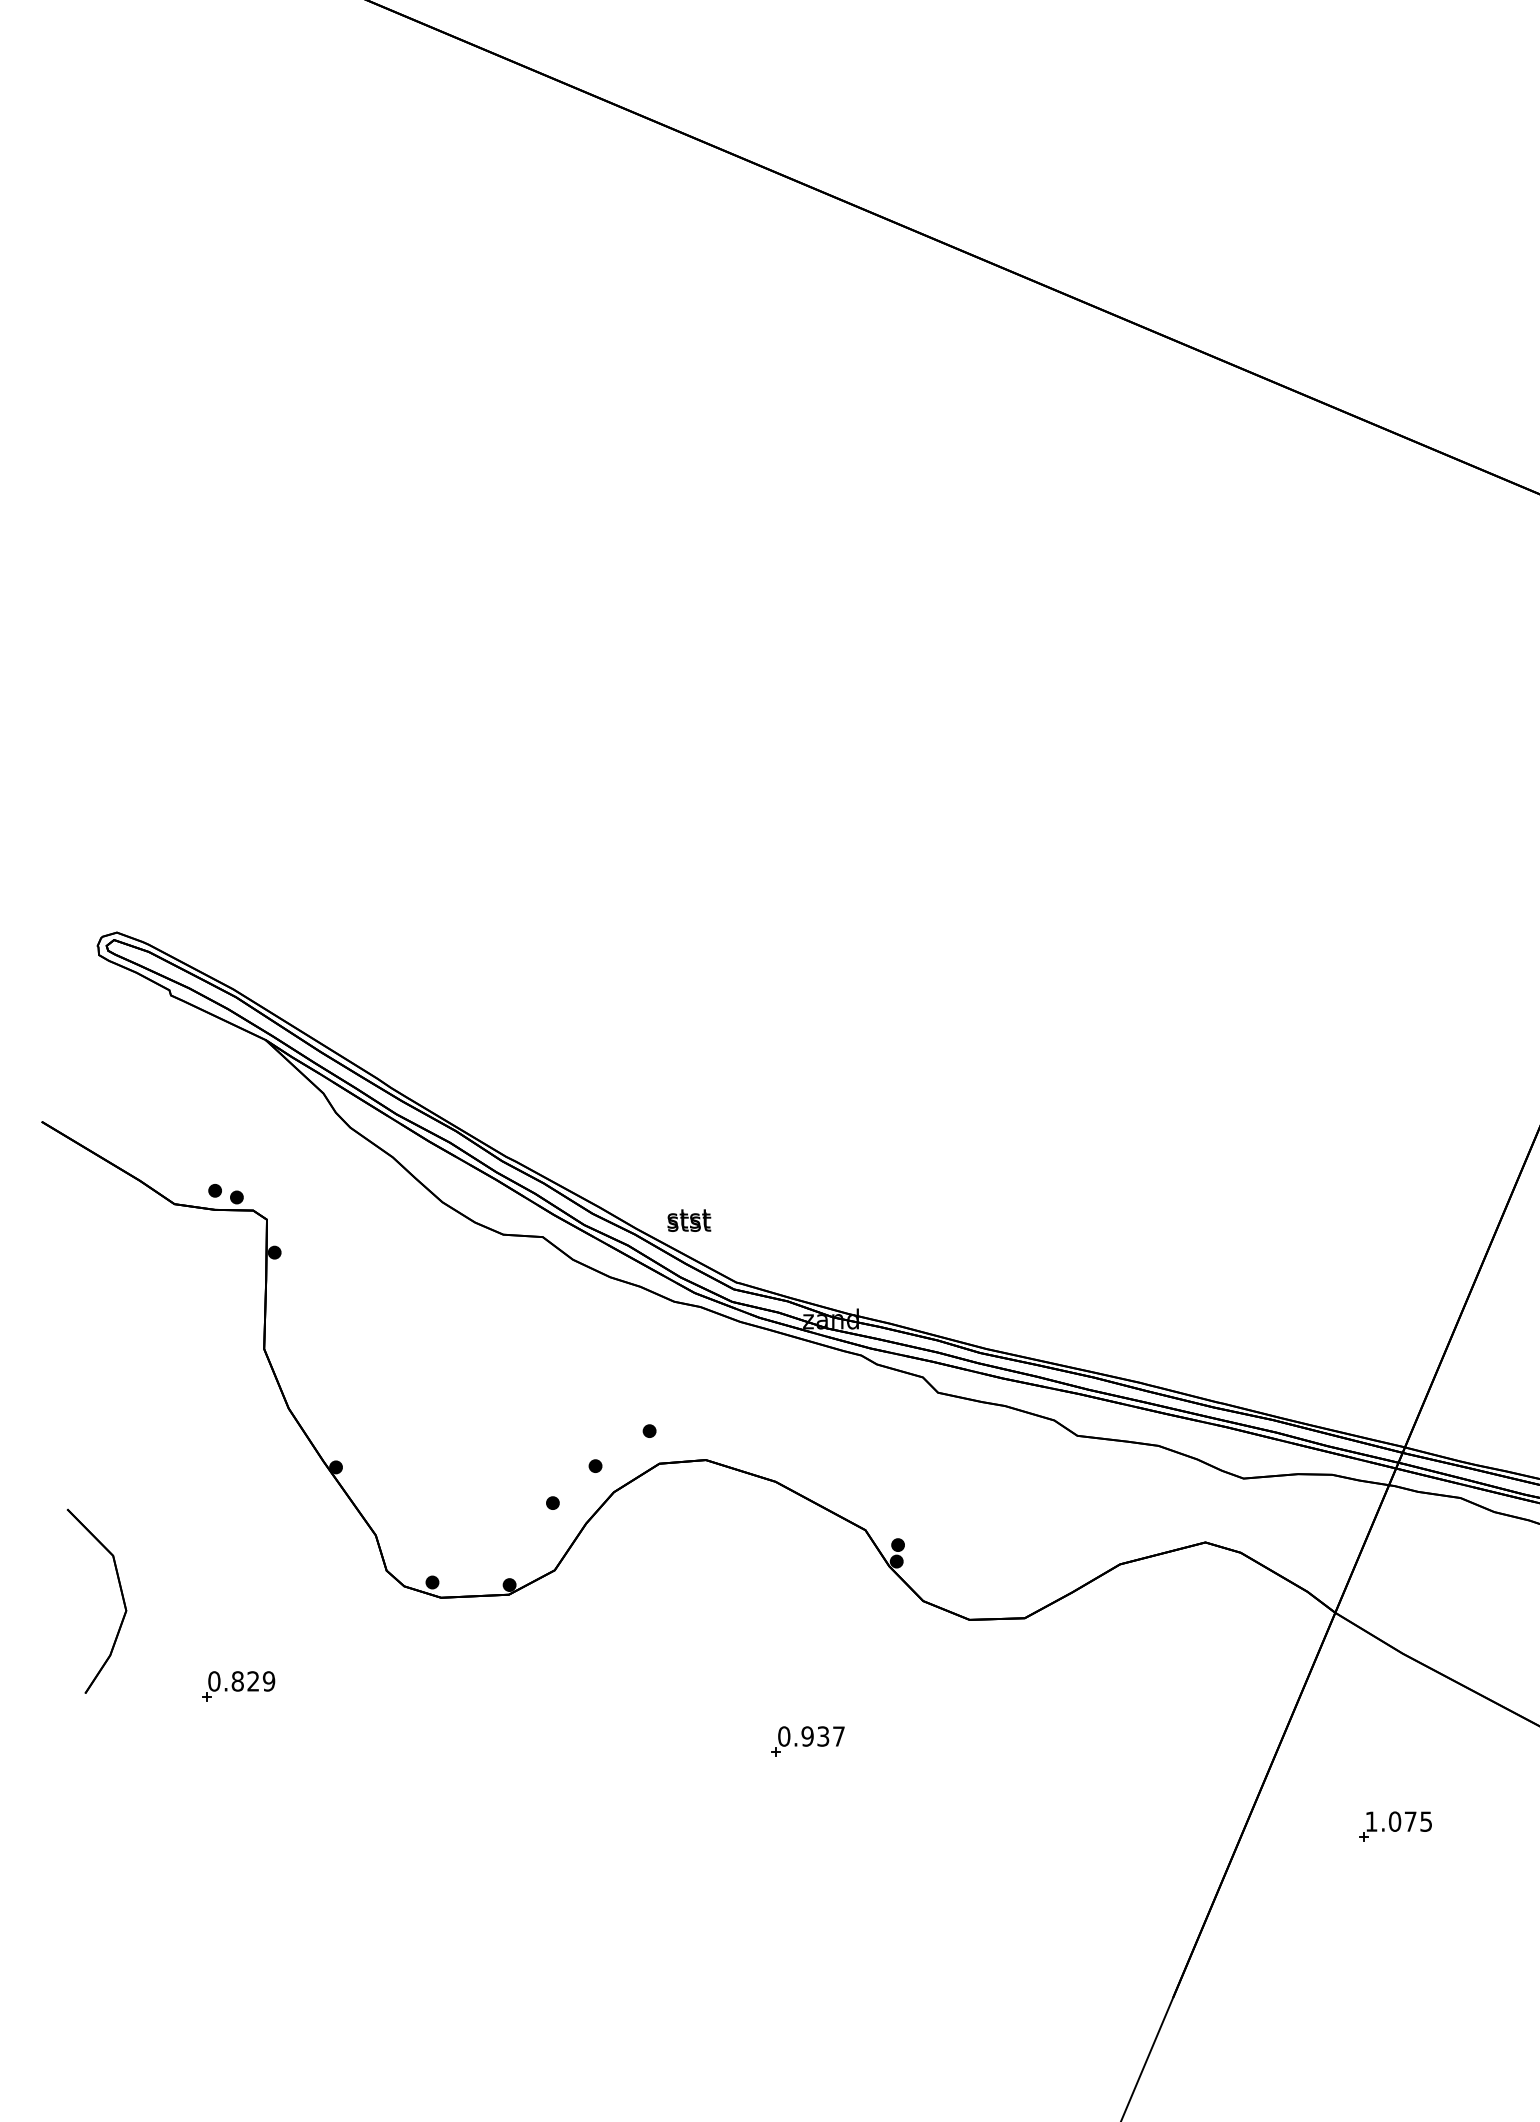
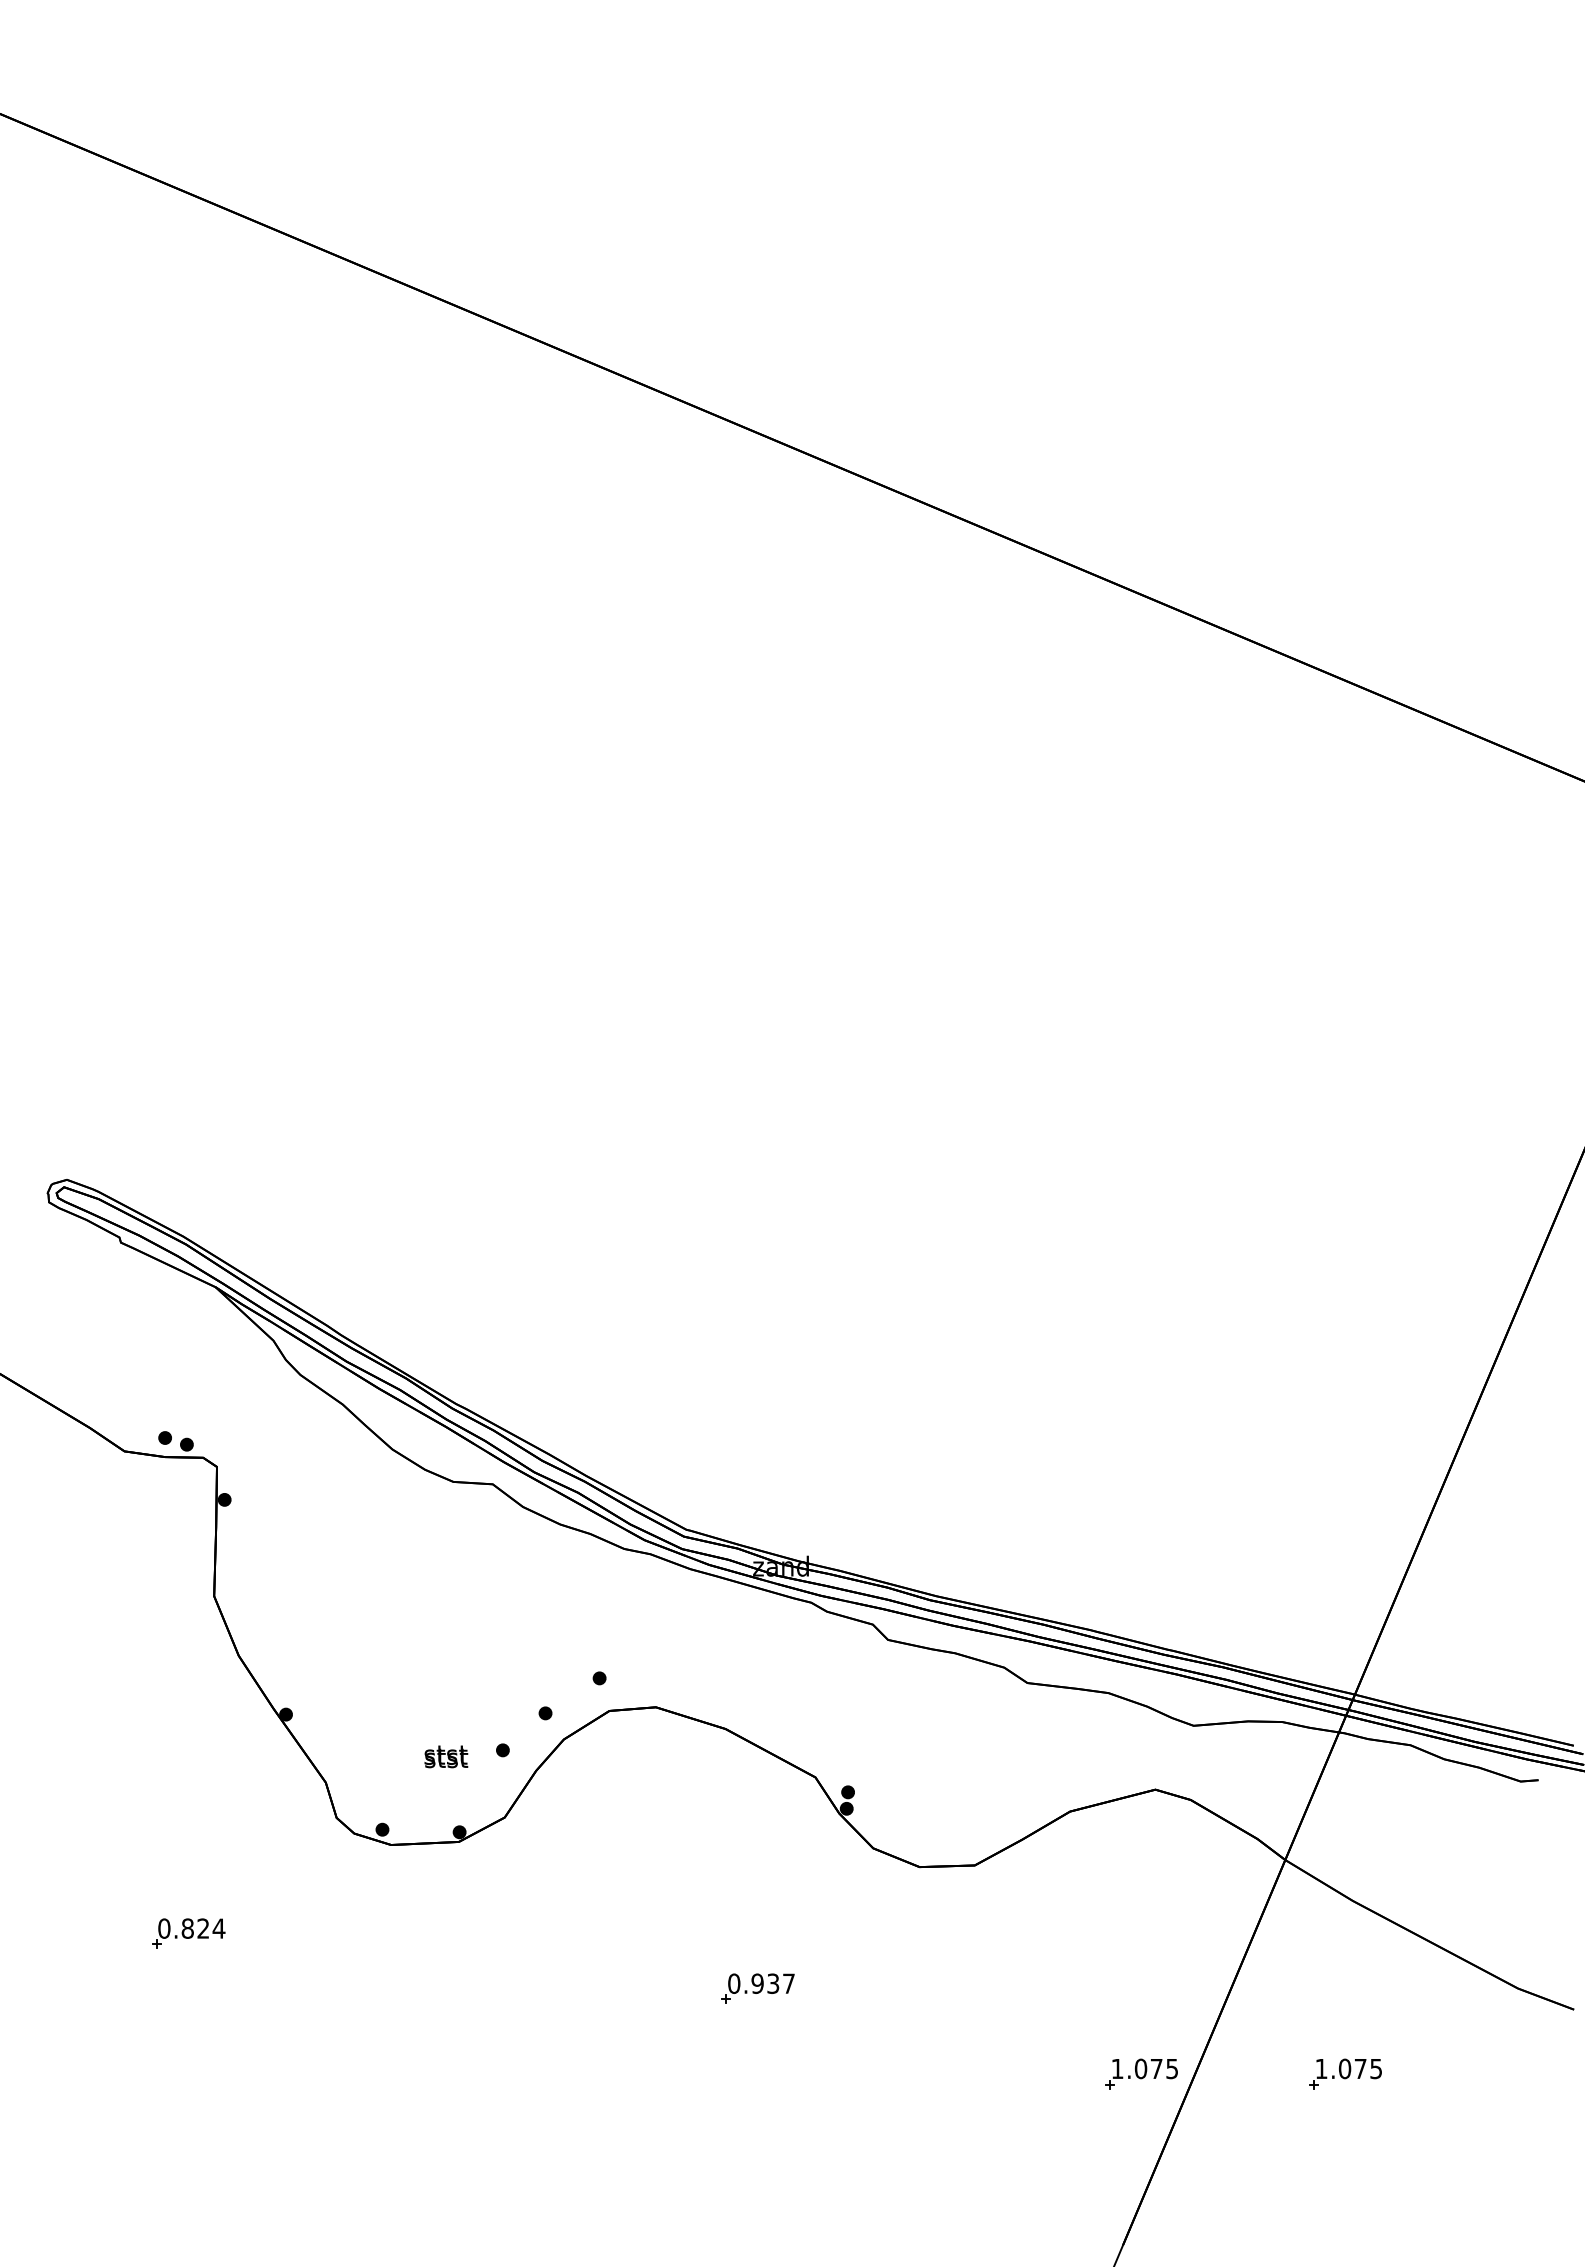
text: (689, 1220) -> (446, 1756), moved
part: (121, 1596) -> (71, 1843), removed
text: (268, 1681) -> (218, 1928), 0.829 -> 0.824
part: (1191, 1826) -> (1141, 2073), added

